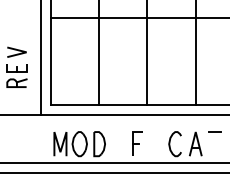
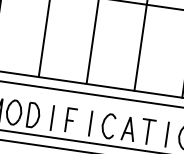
line: (118, 144) -> (52, 118), added
line: (157, 144) -> (91, 124), added
line: (215, 144) -> (148, 132), added

